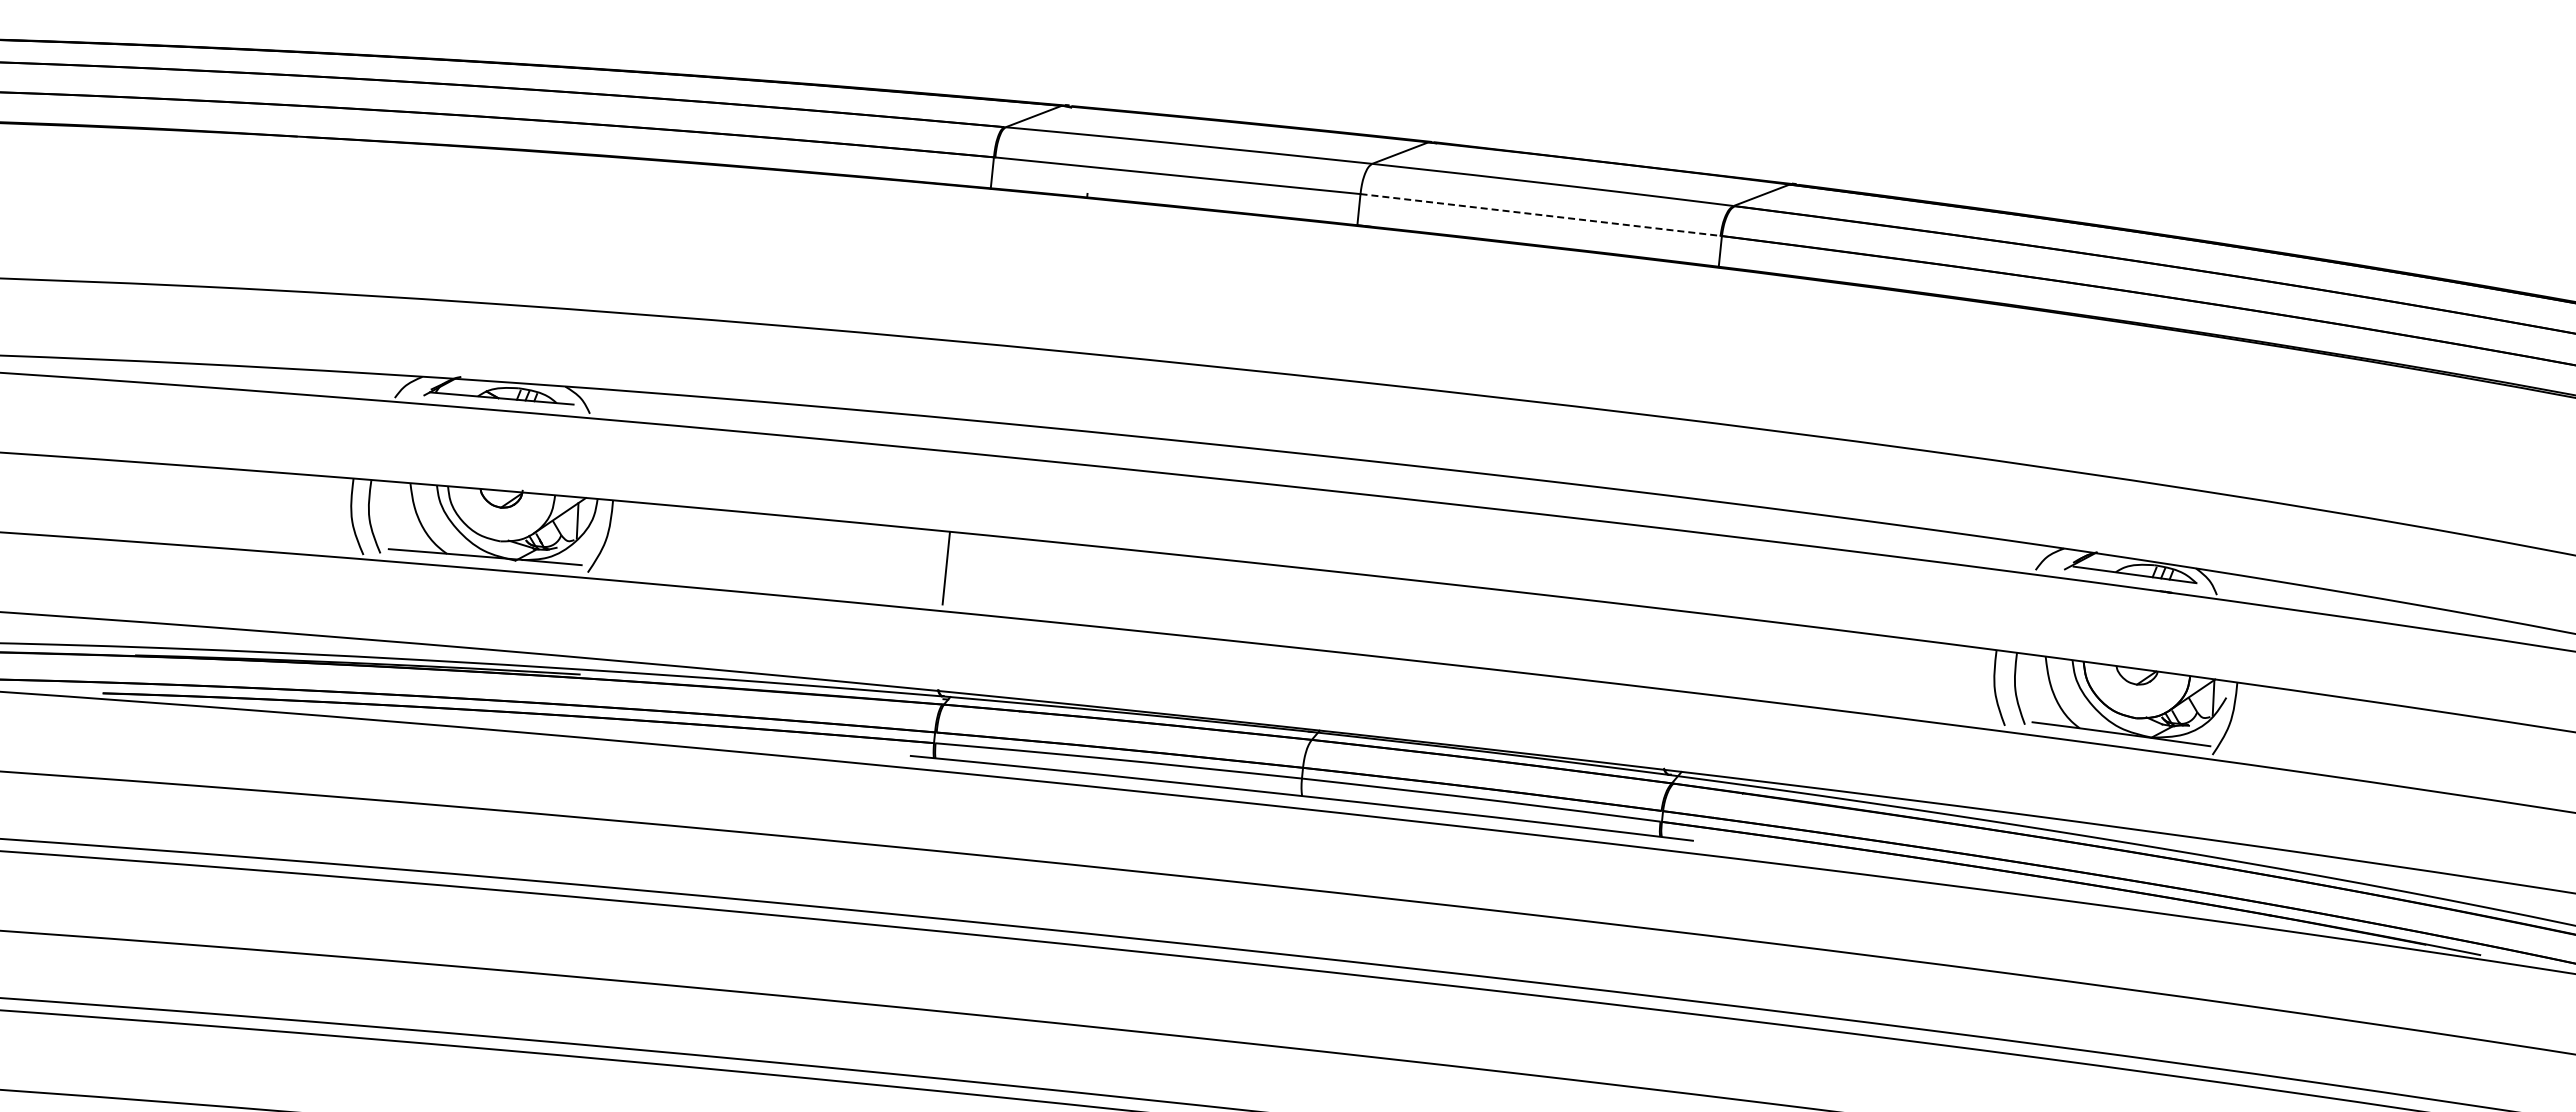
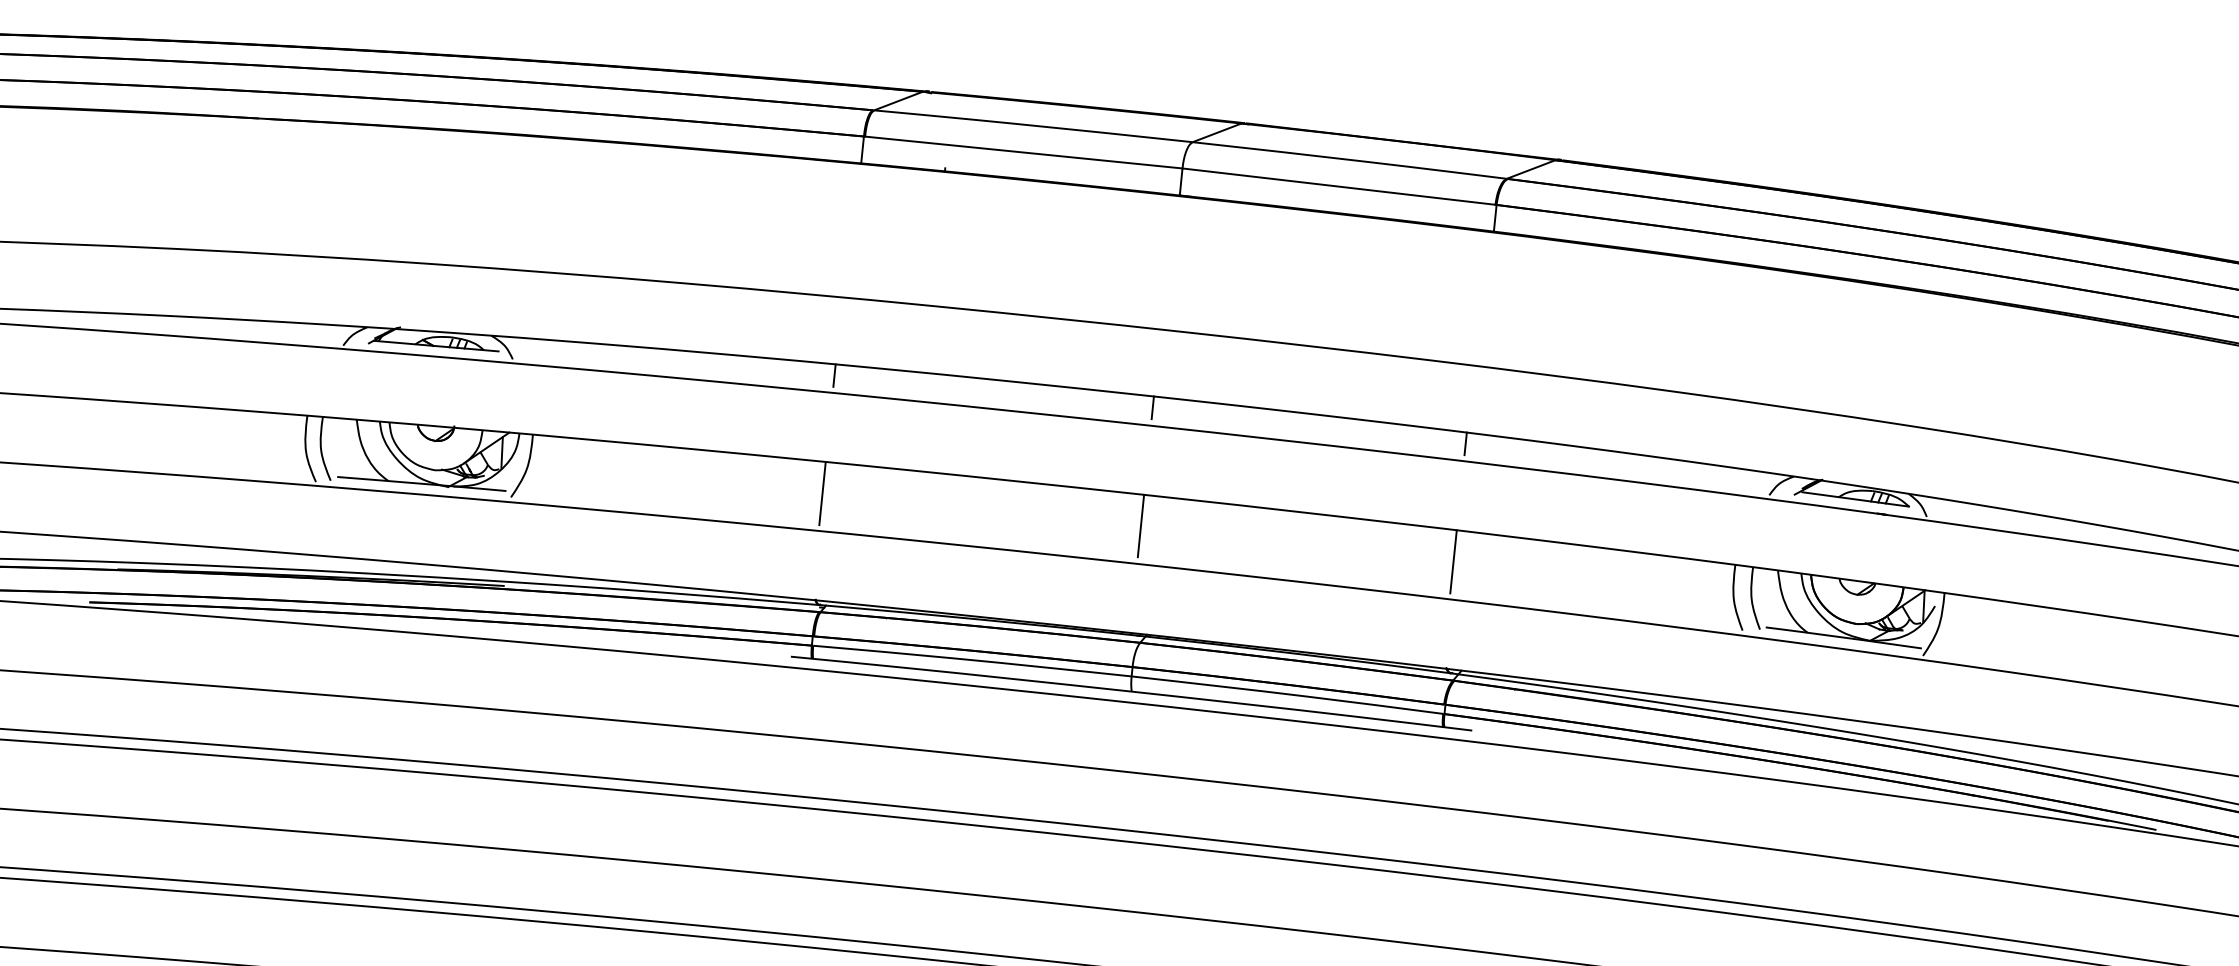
line: (1541, 215) -> (1339, 187), dashed -> solid
line: (959, 432) -> (834, 375), added
line: (1326, 469) -> (1152, 407), added
line: (1685, 510) -> (1464, 443), added
line: (1312, 605) -> (1140, 526), added
line: (1672, 646) -> (1453, 561), added

